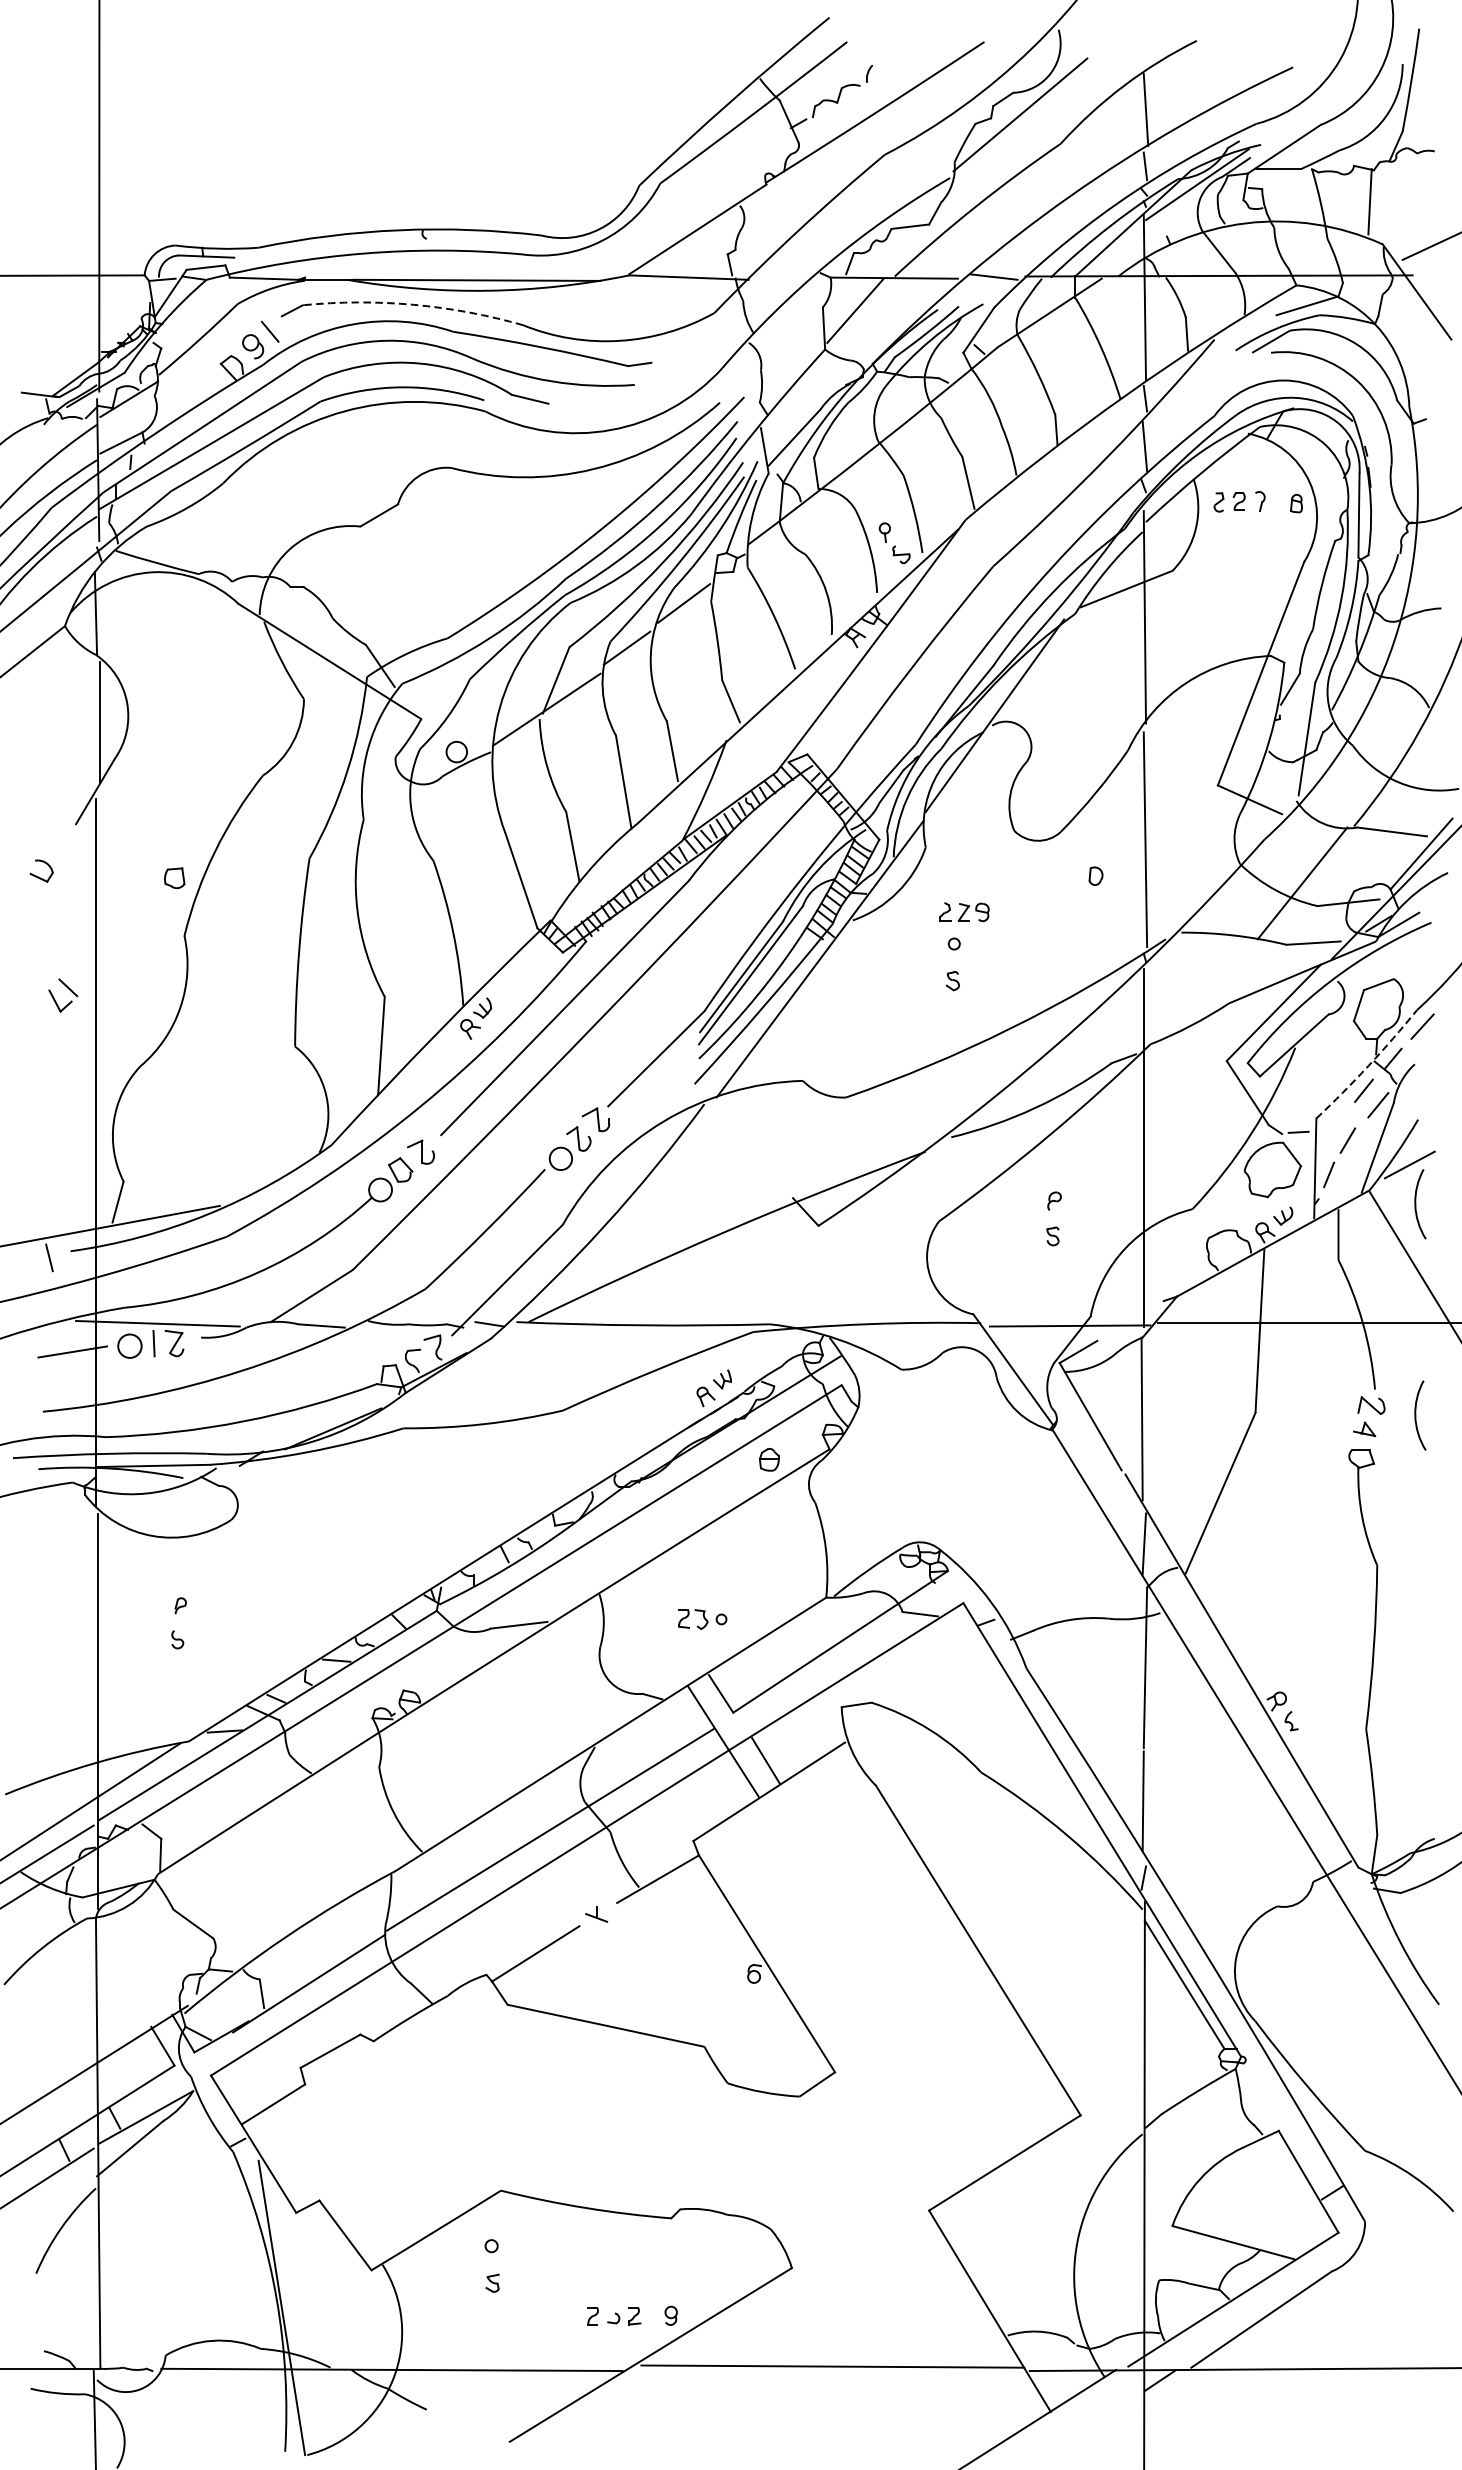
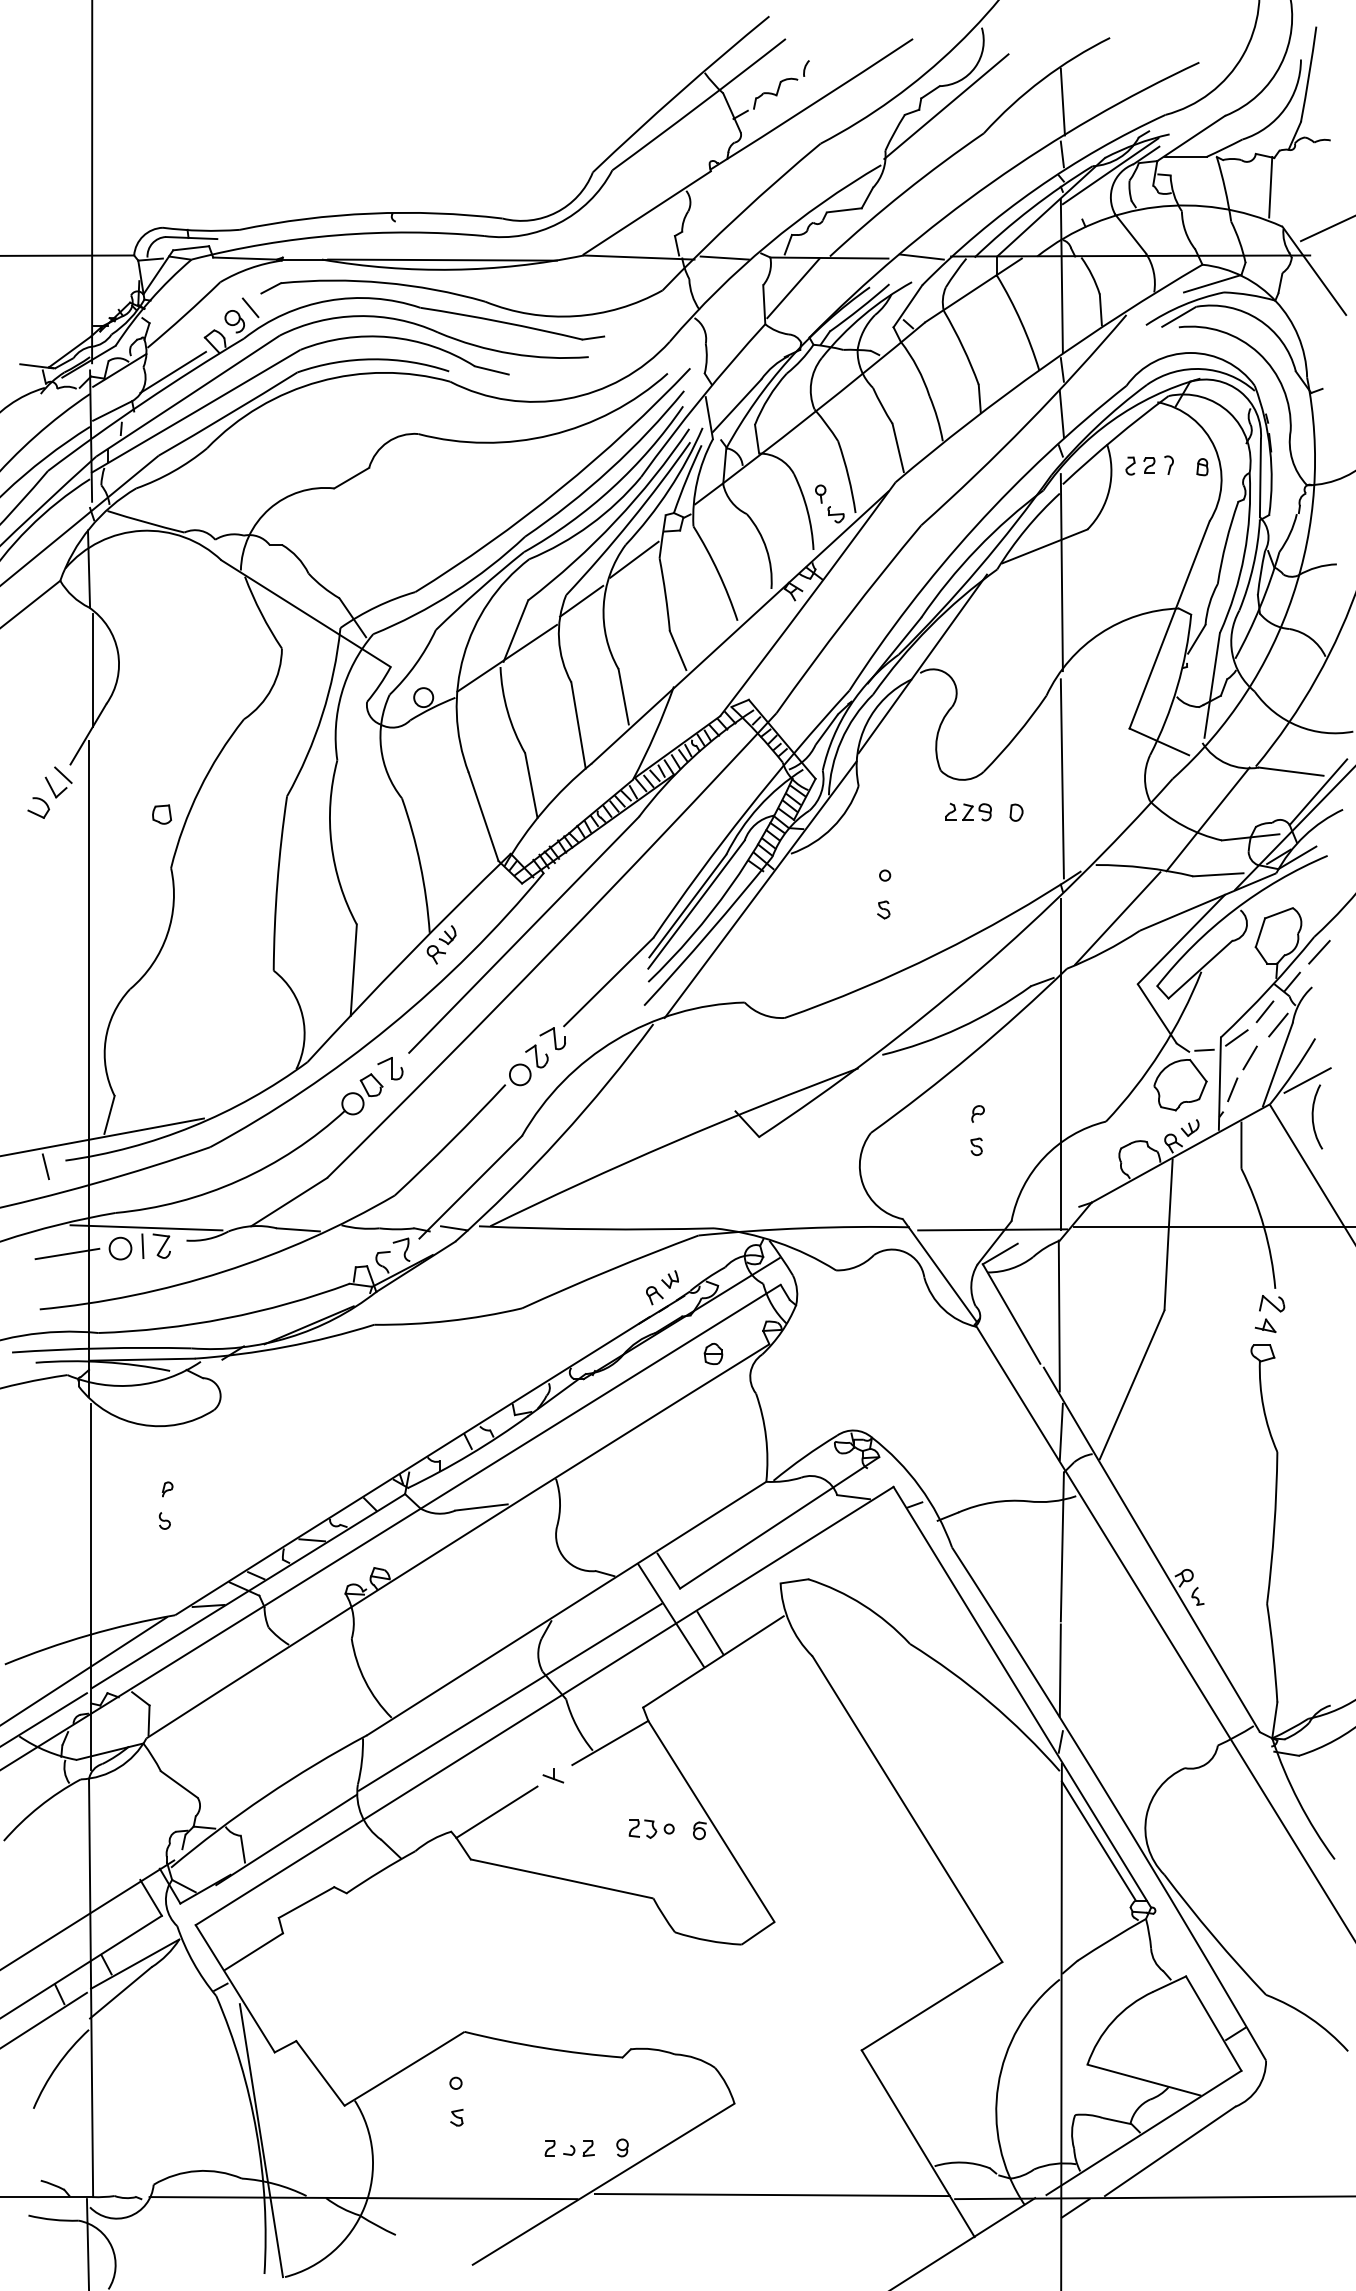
line: (781, 277) -> (724, 257), added
arc: (413, 304) -> (383, 282), dashed -> solid
line: (187, 401) -> (173, 372), added
part: (964, 911) -> (968, 811), moved
part: (68, 989) -> (63, 776), moved
line: (1204, 990) -> (1117, 918), added
arc: (1368, 1065) -> (1269, 988), dashed -> solid
line: (1333, 1118) -> (1236, 1037), added
arc: (1416, 1415) -> (1313, 1312), removed
part: (702, 1618) -> (651, 1828), moved

